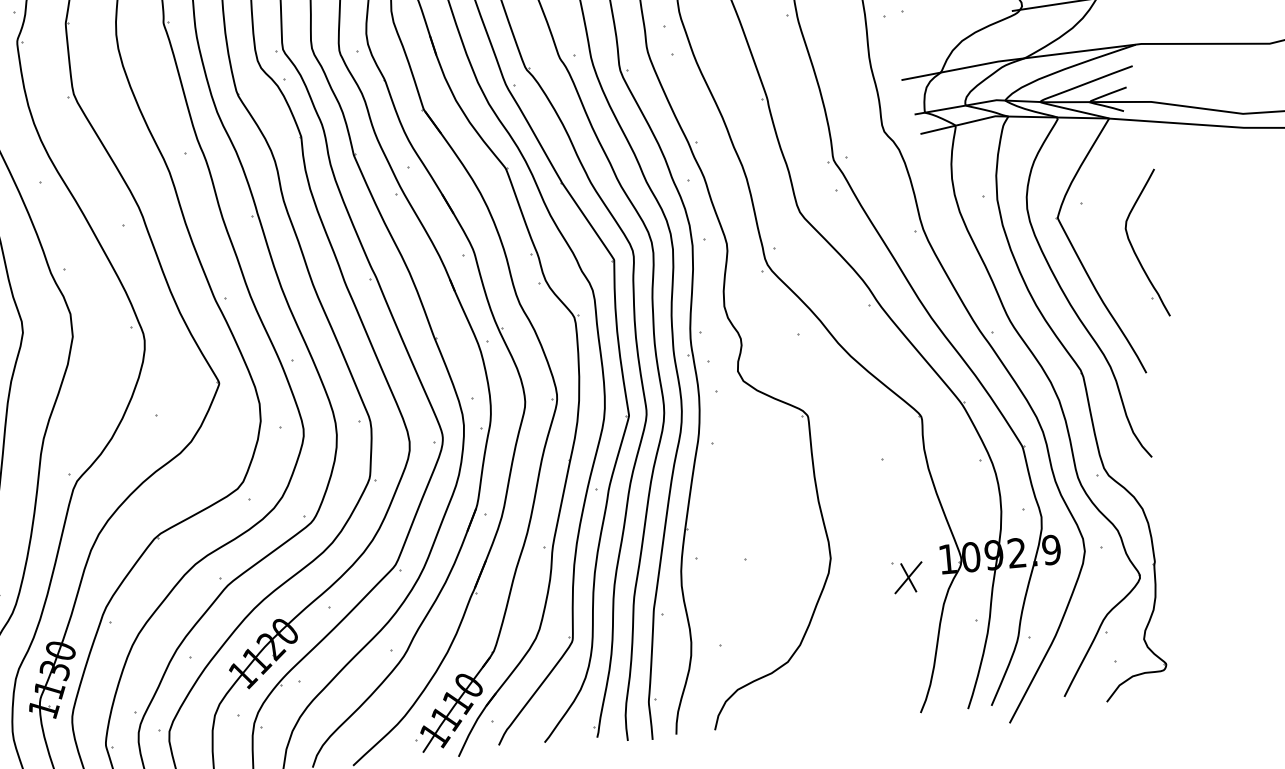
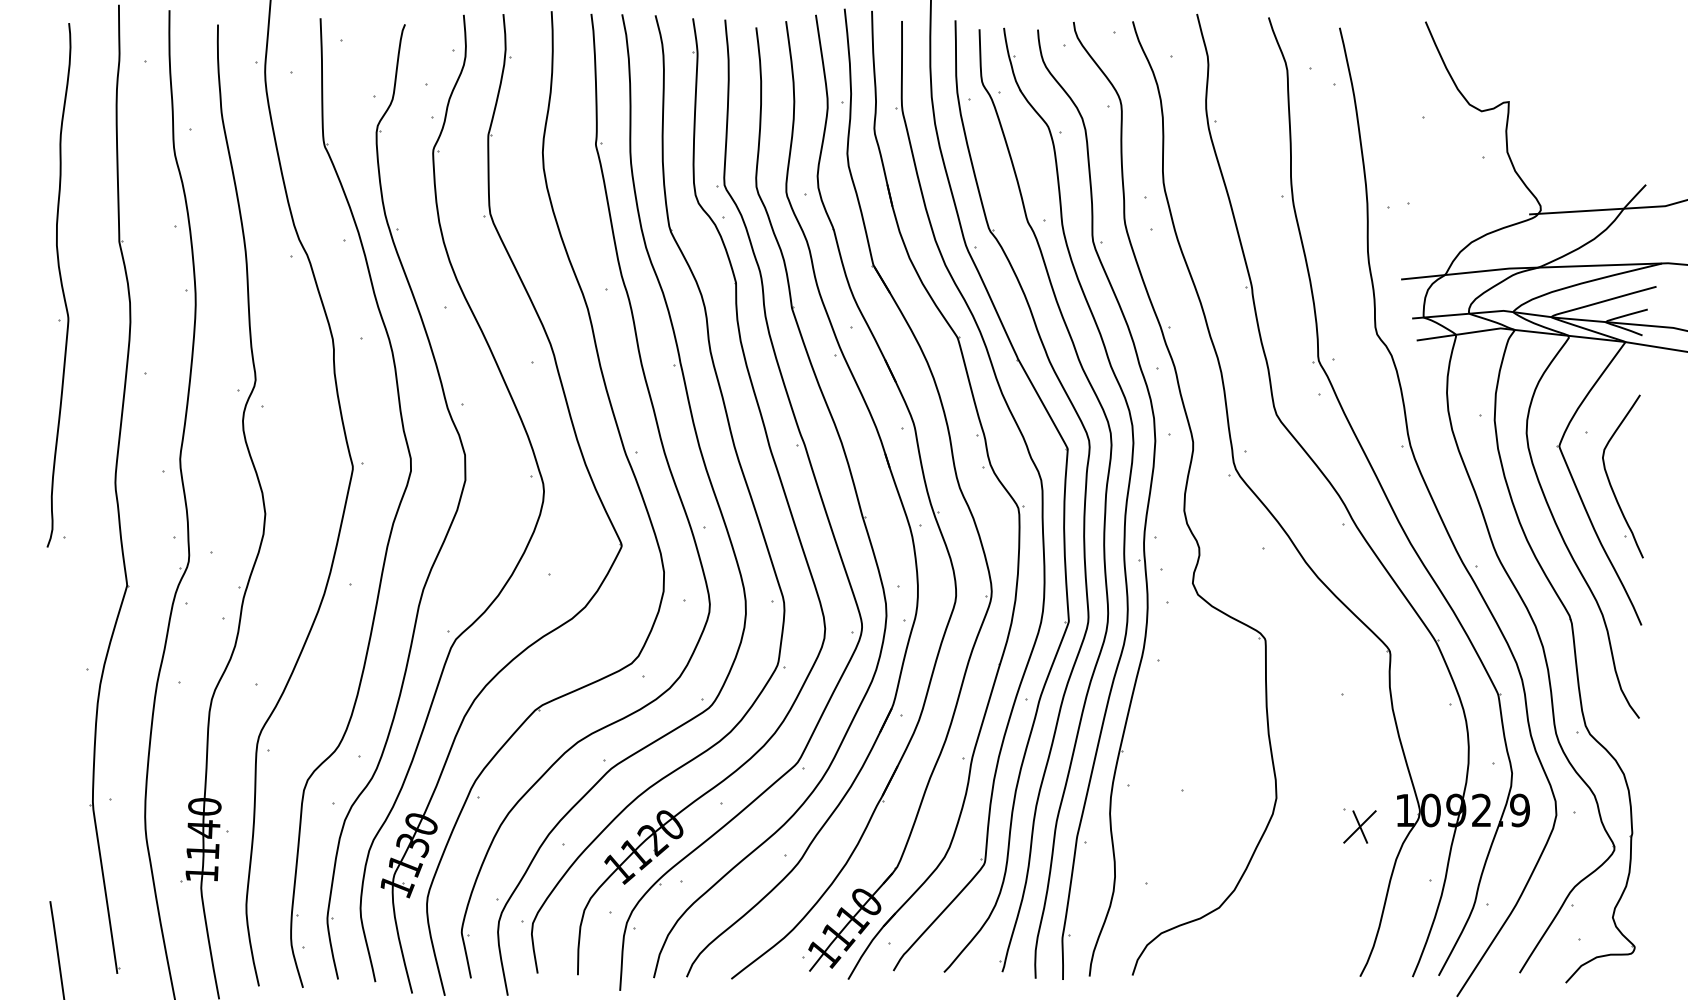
part: (1134, 249) -> (1610, 481), moved

